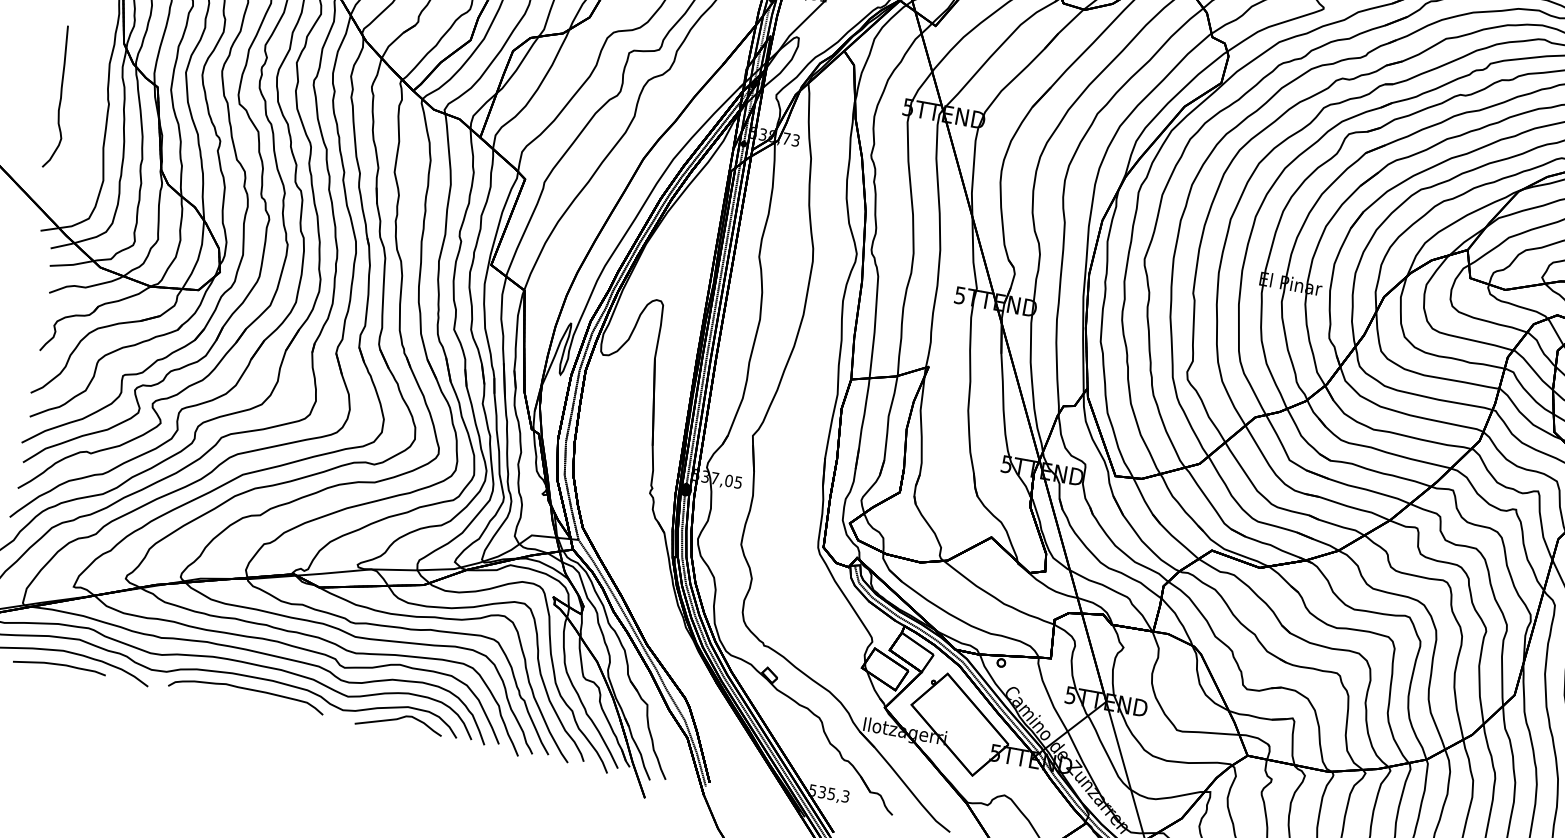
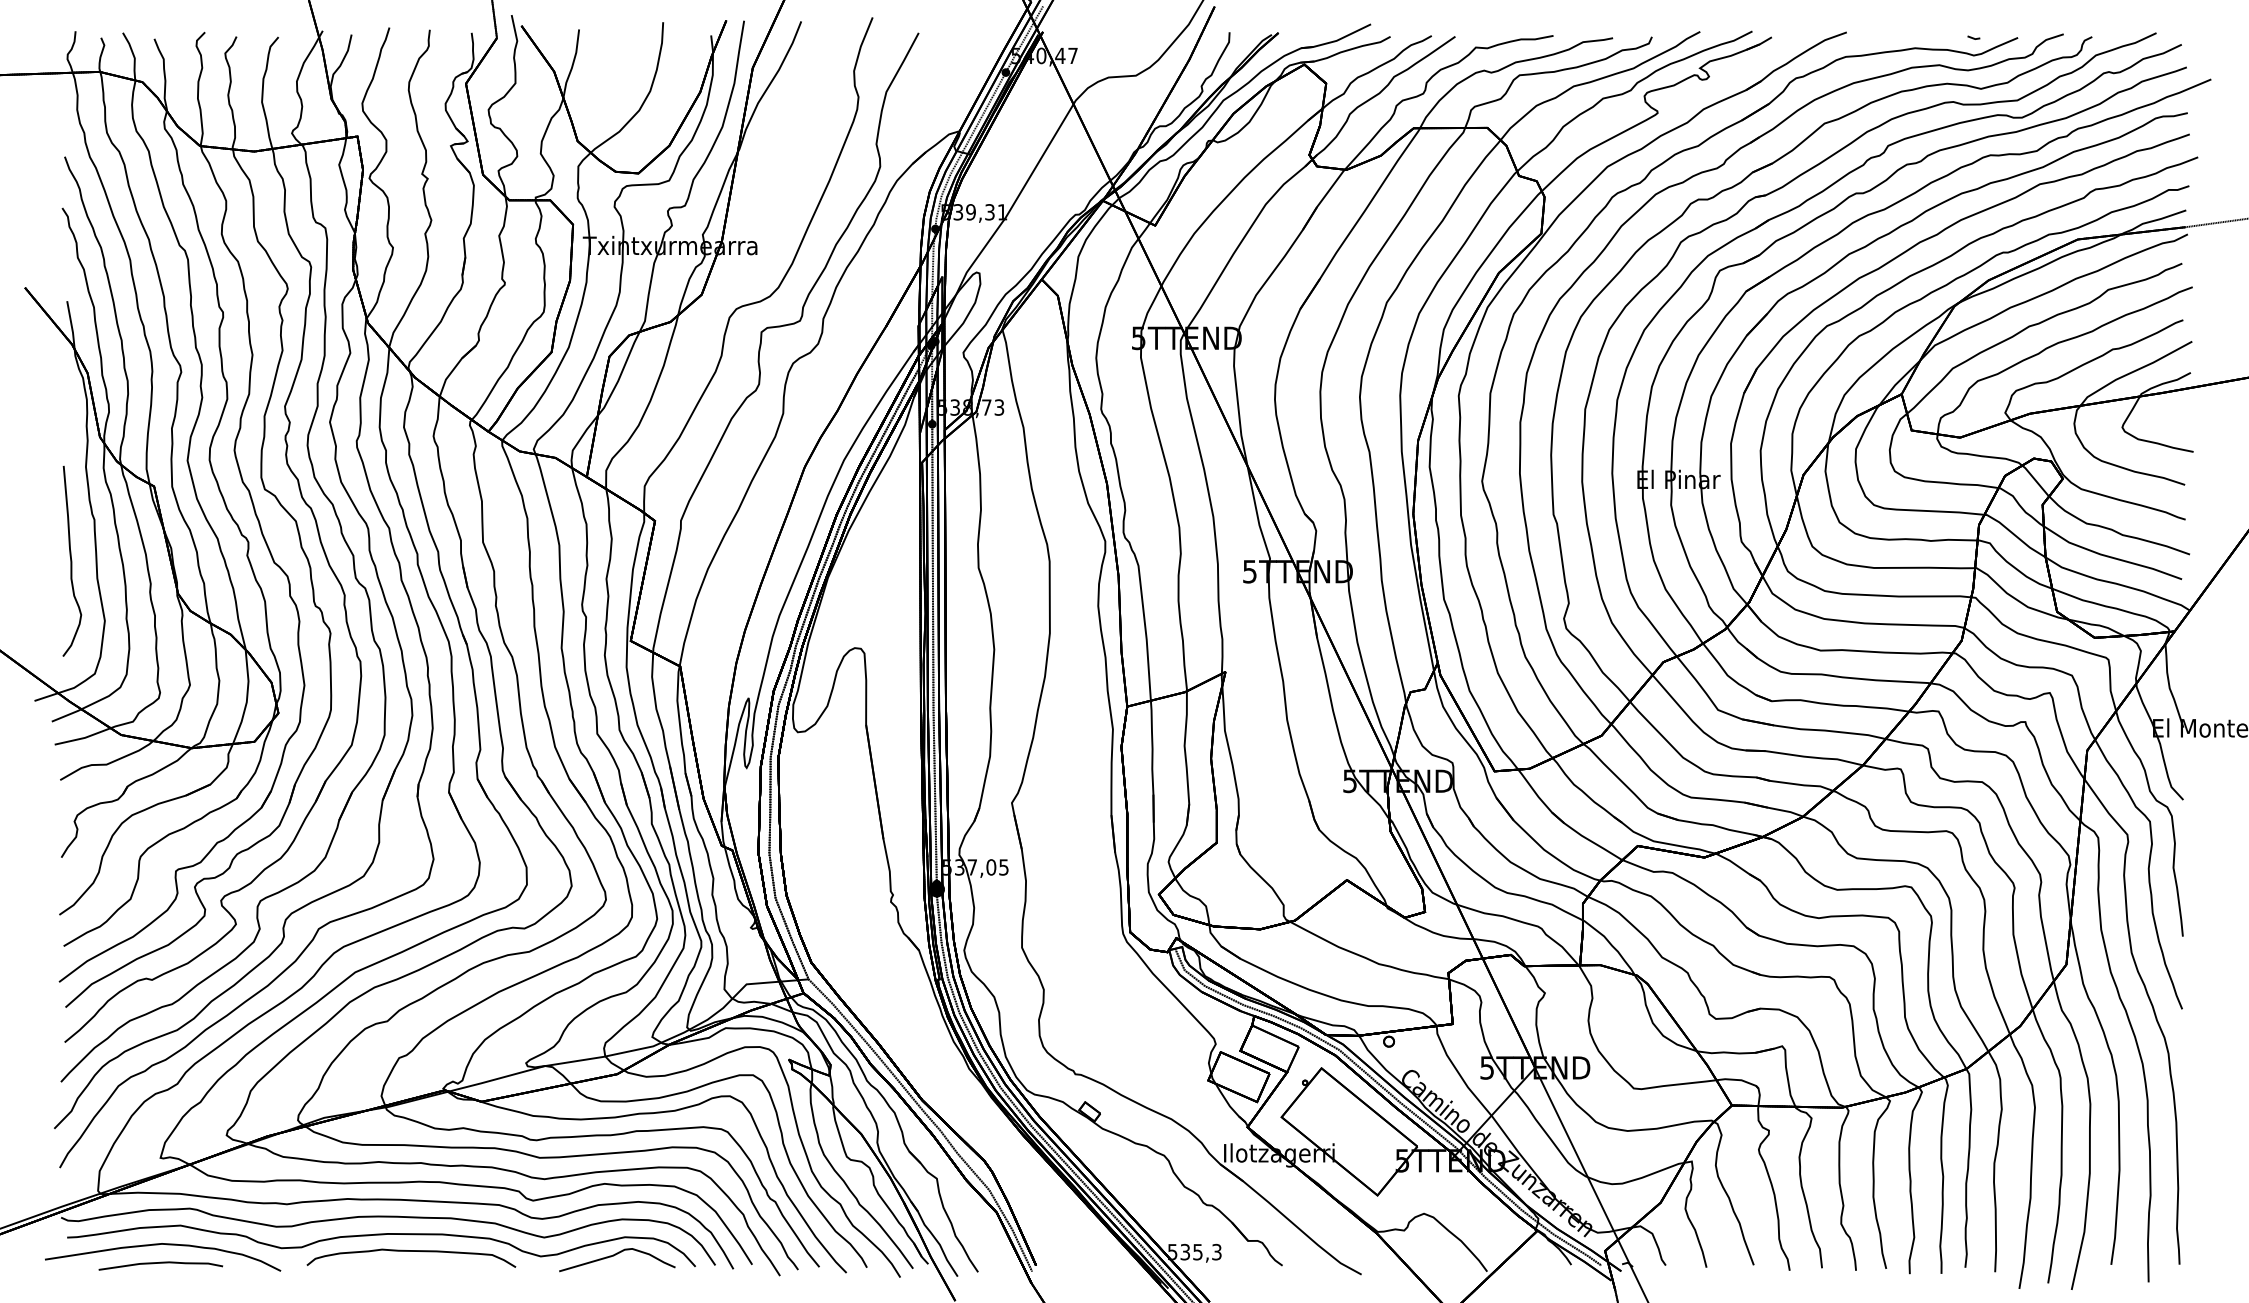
curve: (61, 97) -> (72, 561), moved

